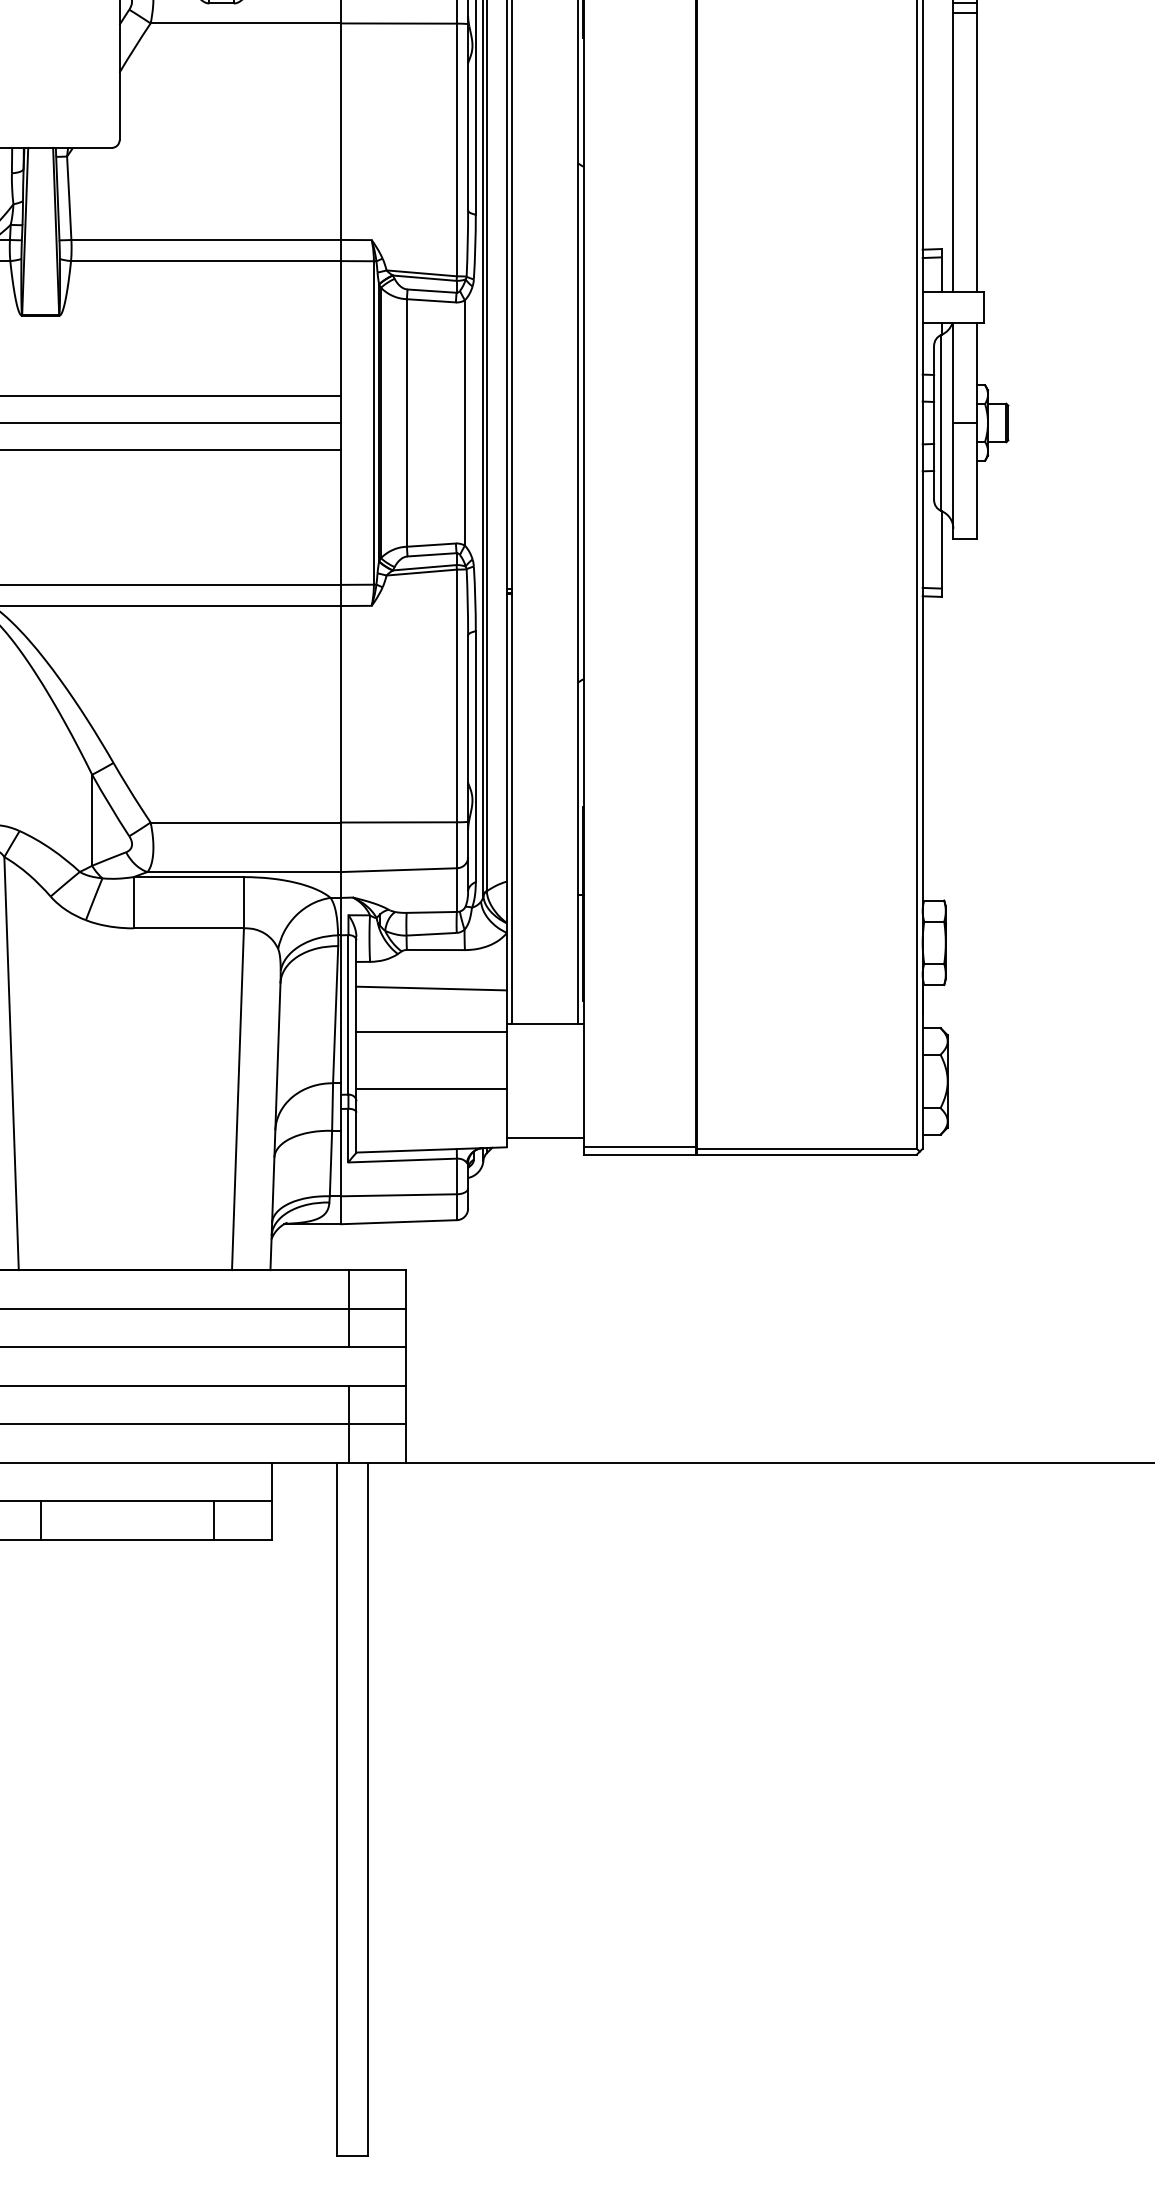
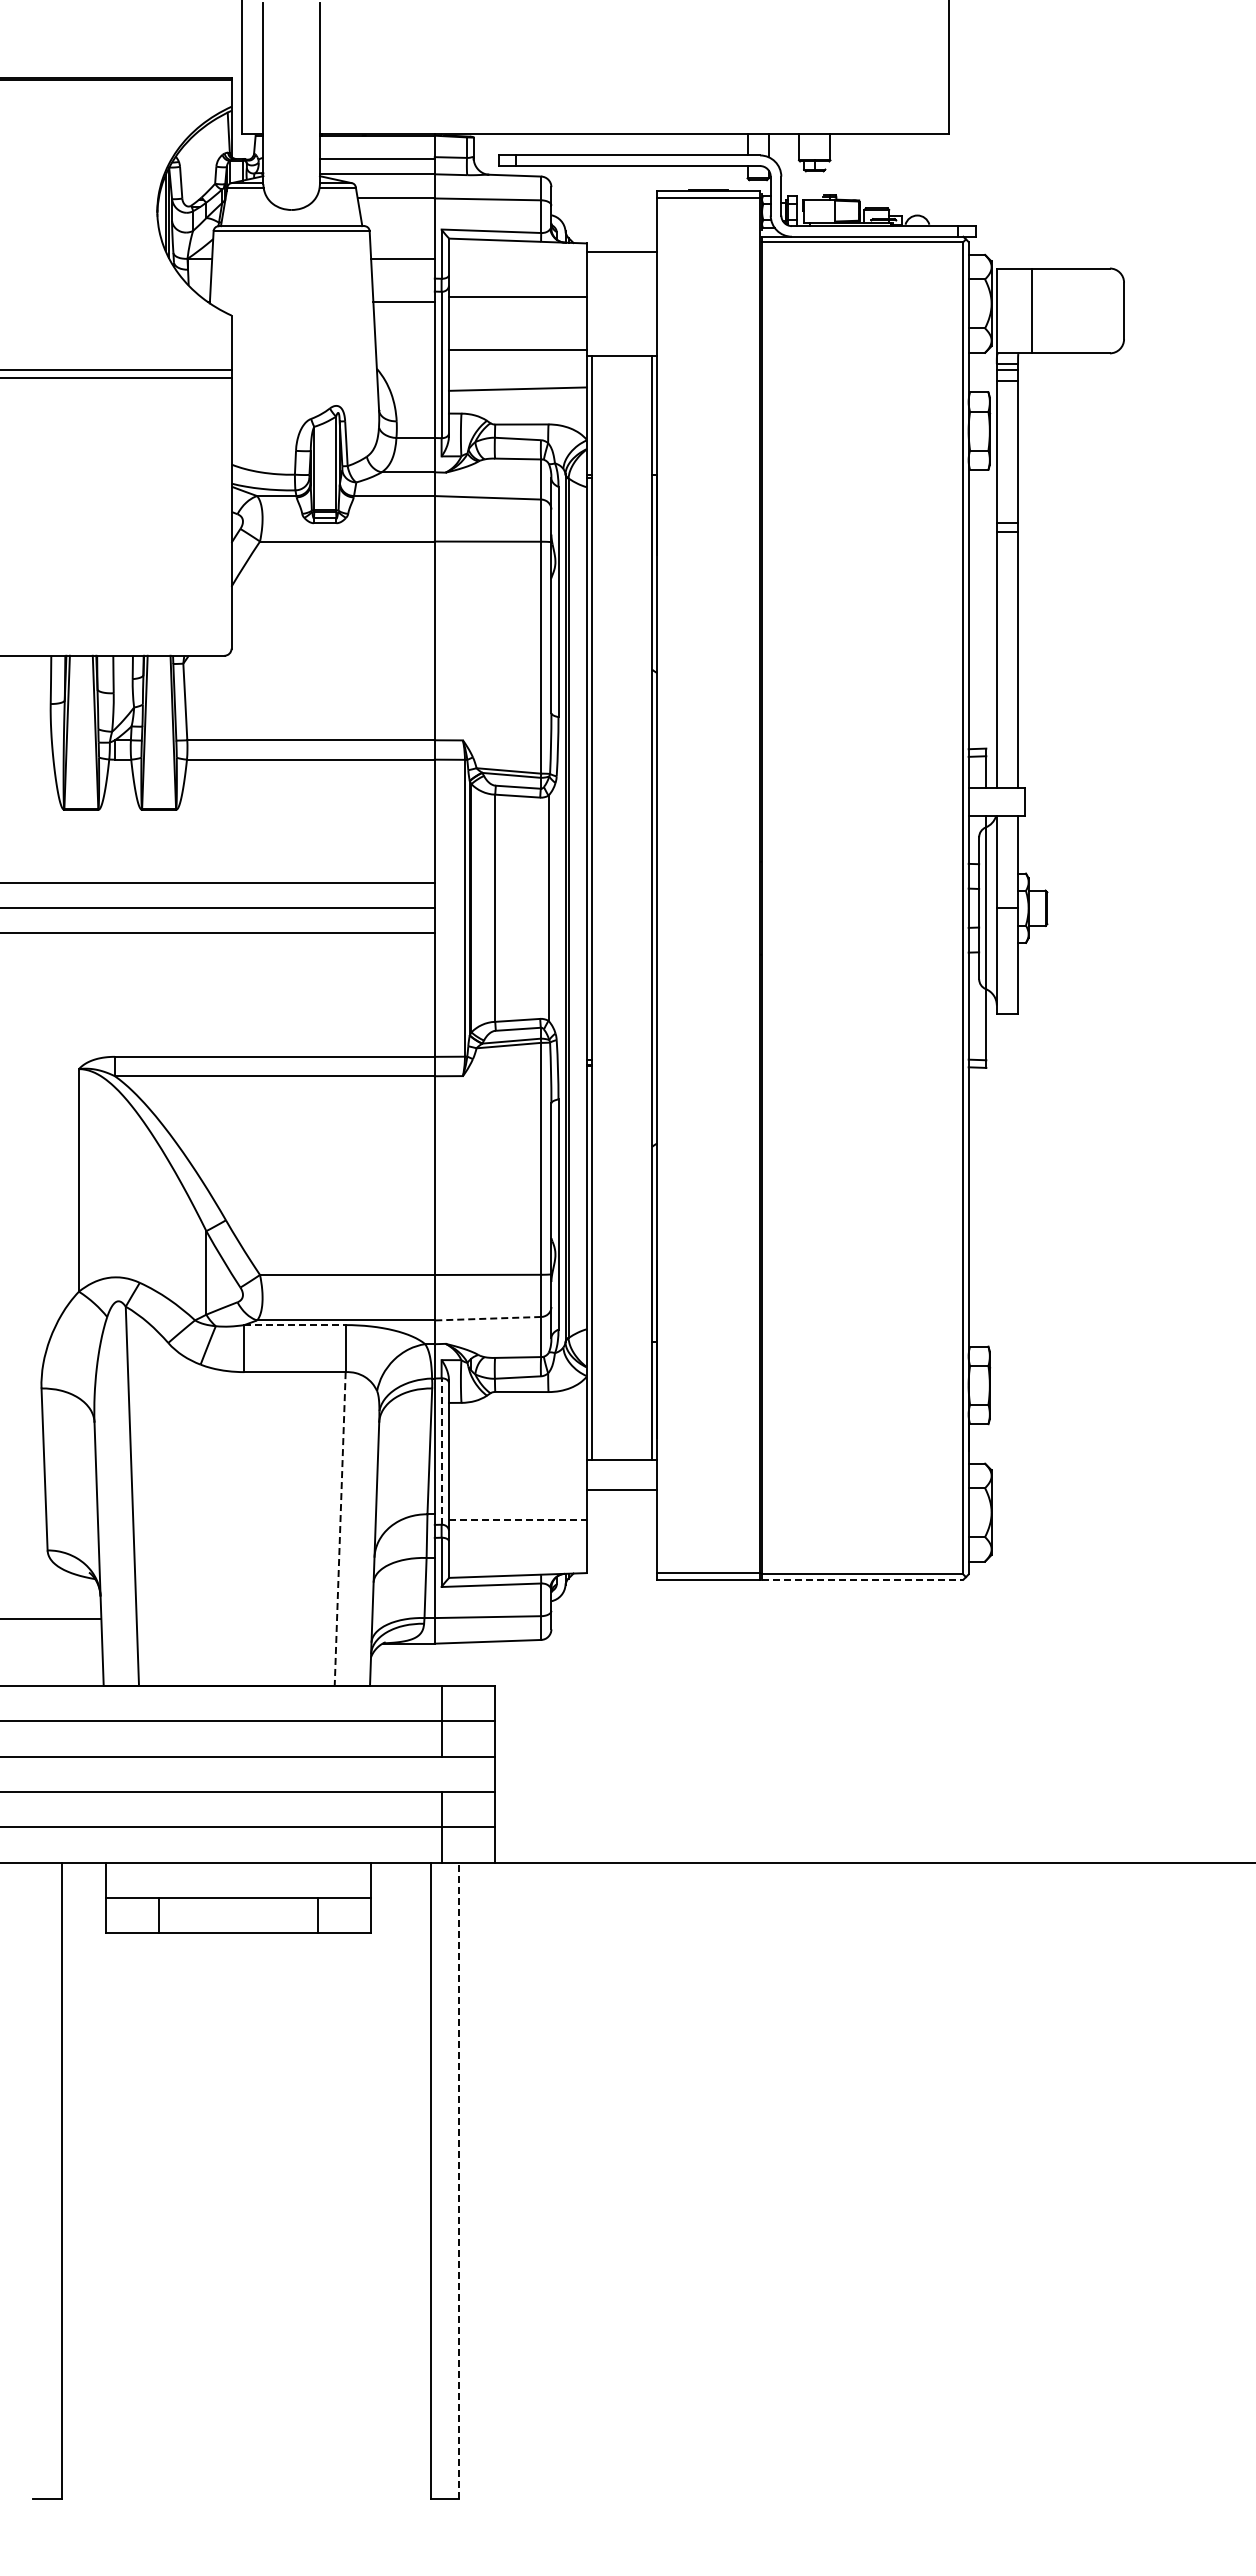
line: (398, 869) -> (487, 1318), solid -> dashed
line: (189, 877) -> (295, 1325), solid -> dashed
line: (431, 988) -> (517, 1427), removed
line: (348, 1014) -> (441, 1451), solid -> dashed
line: (431, 1031) -> (517, 1466), removed
line: (431, 1088) -> (517, 1519), solid -> dashed
line: (238, 1098) -> (340, 1528), solid -> dashed
line: (544, 1137) -> (621, 1489), moved
line: (807, 1154) -> (862, 1579), solid -> dashed
line: (367, 1809) -> (459, 2180), solid -> dashed

